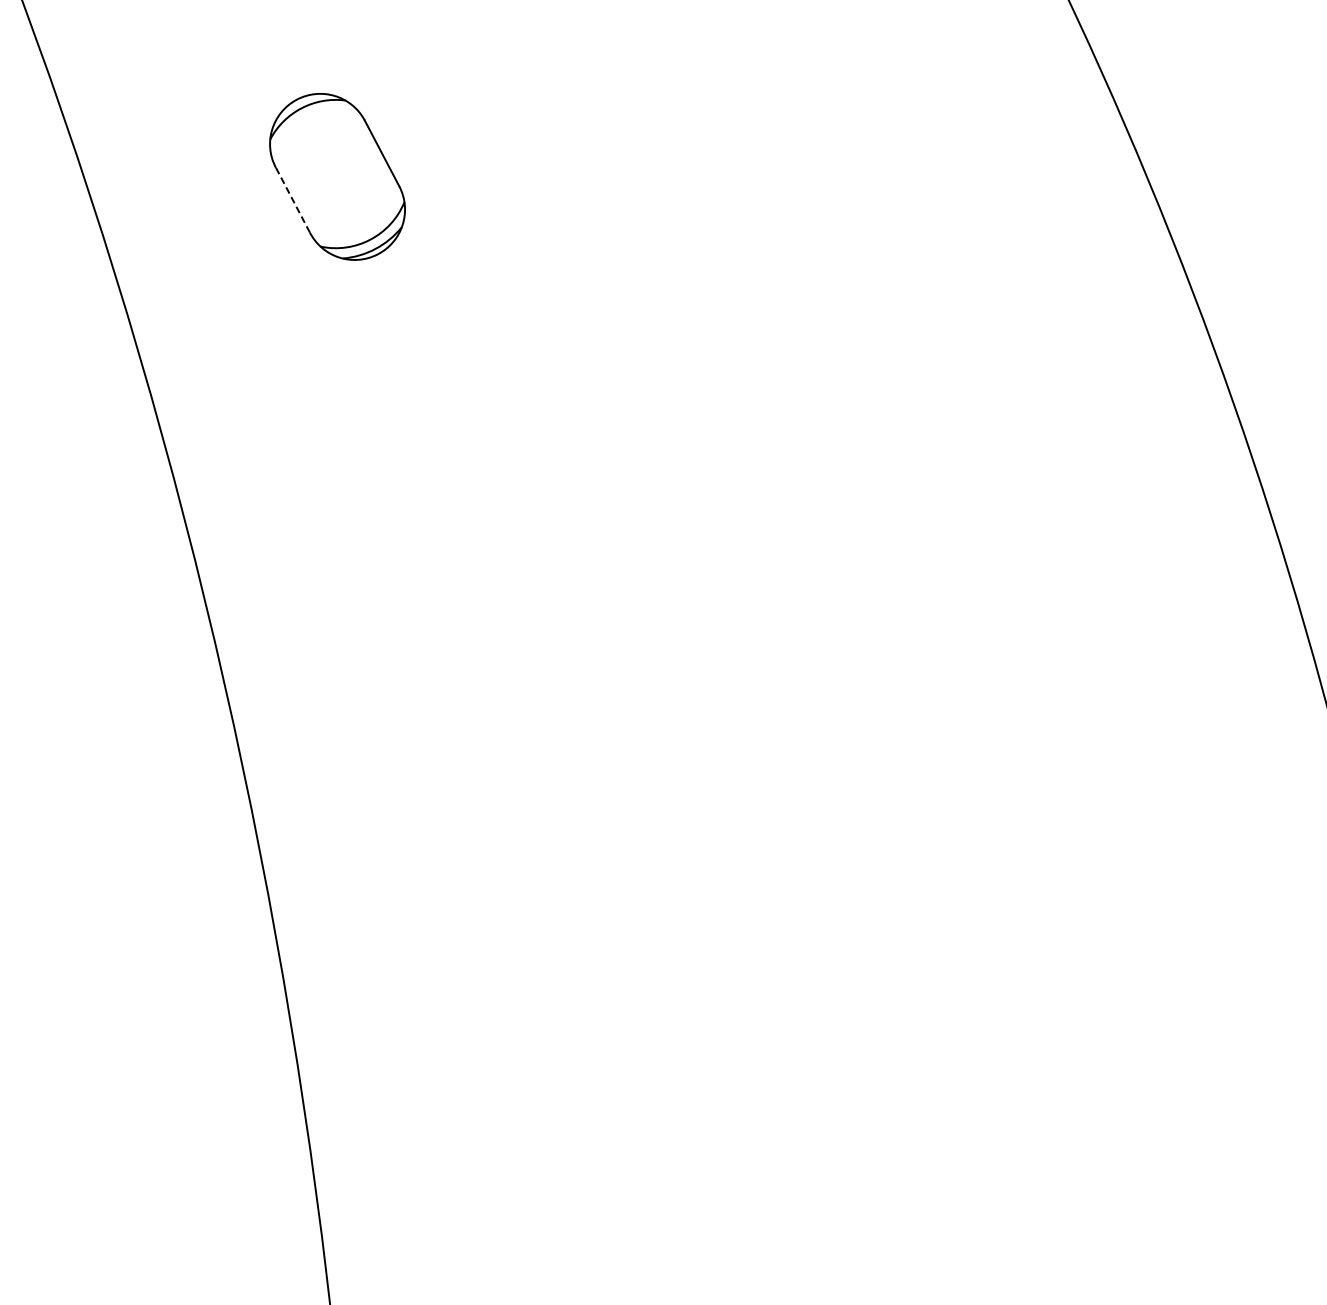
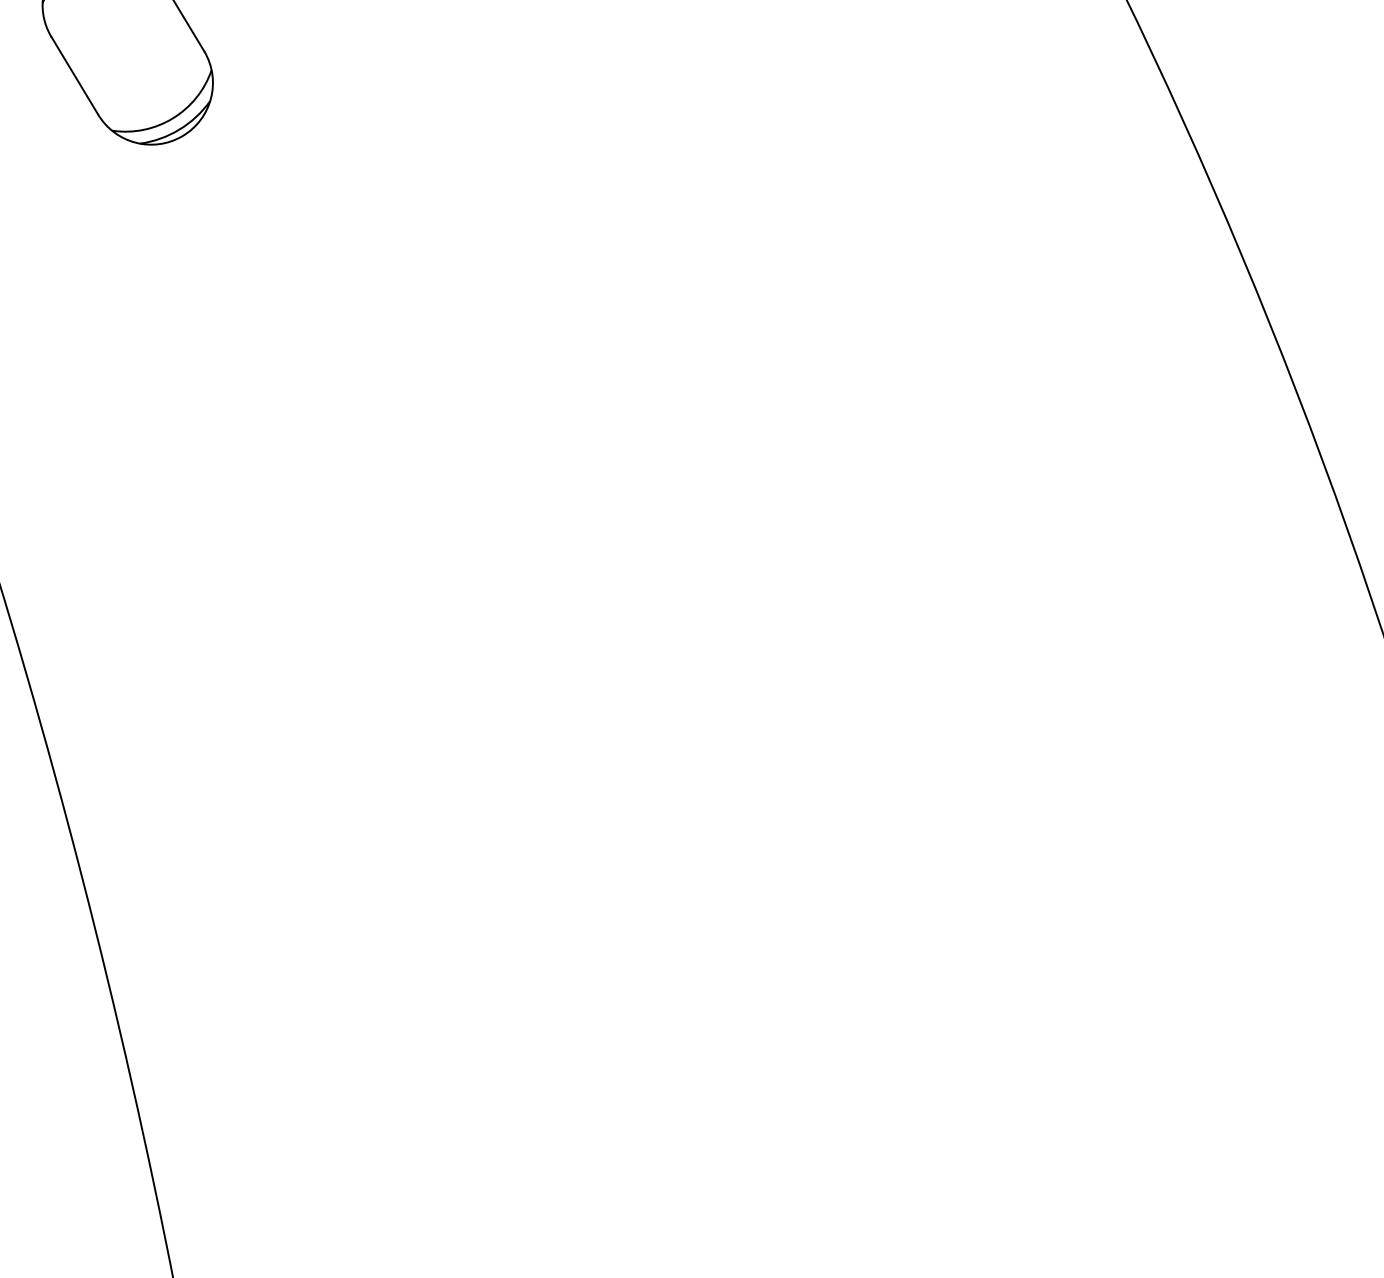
line: (292, 200) -> (74, 76), dashed -> solid

